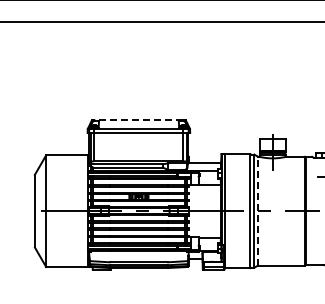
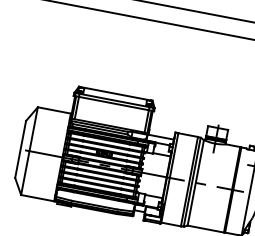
line: (138, 120) -> (115, 93), dashed -> solid
line: (258, 210) -> (196, 182), dashed -> solid

